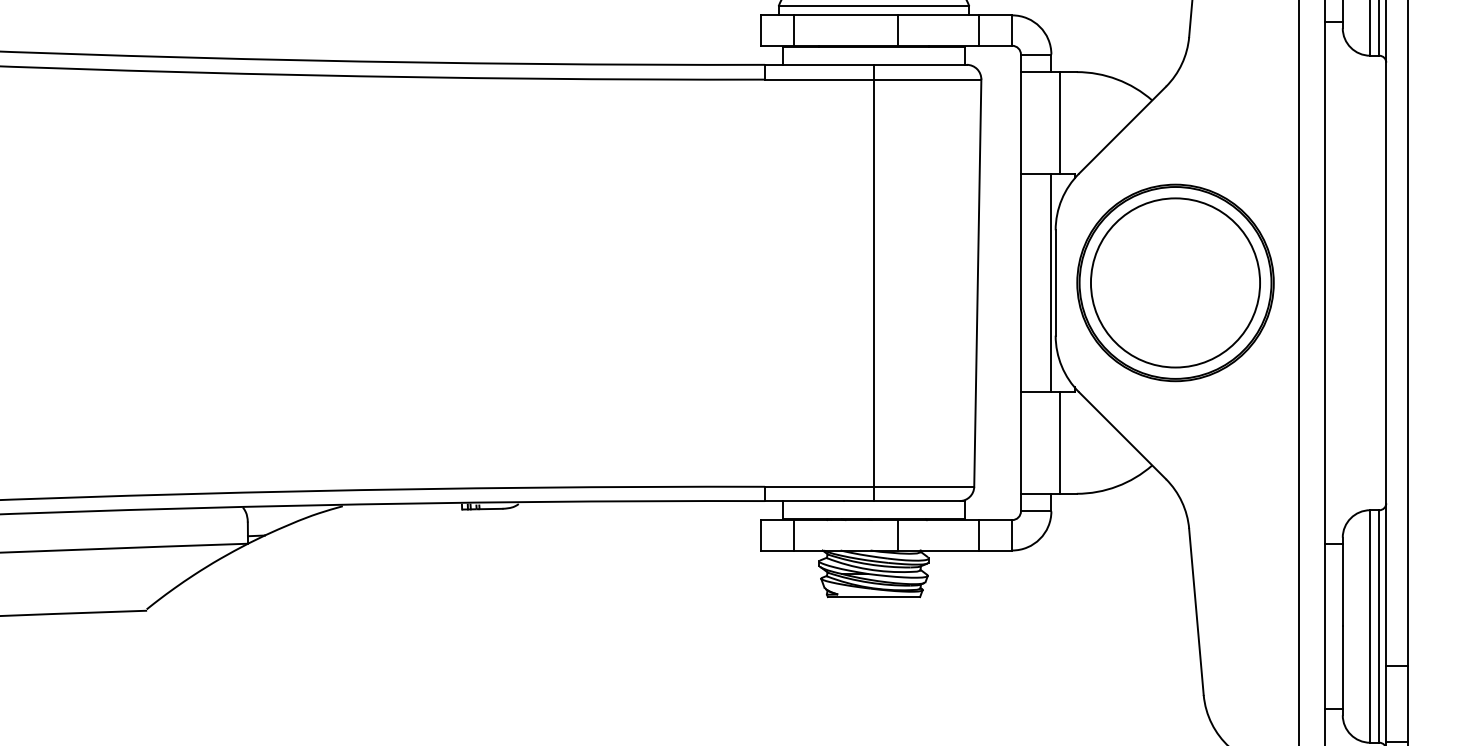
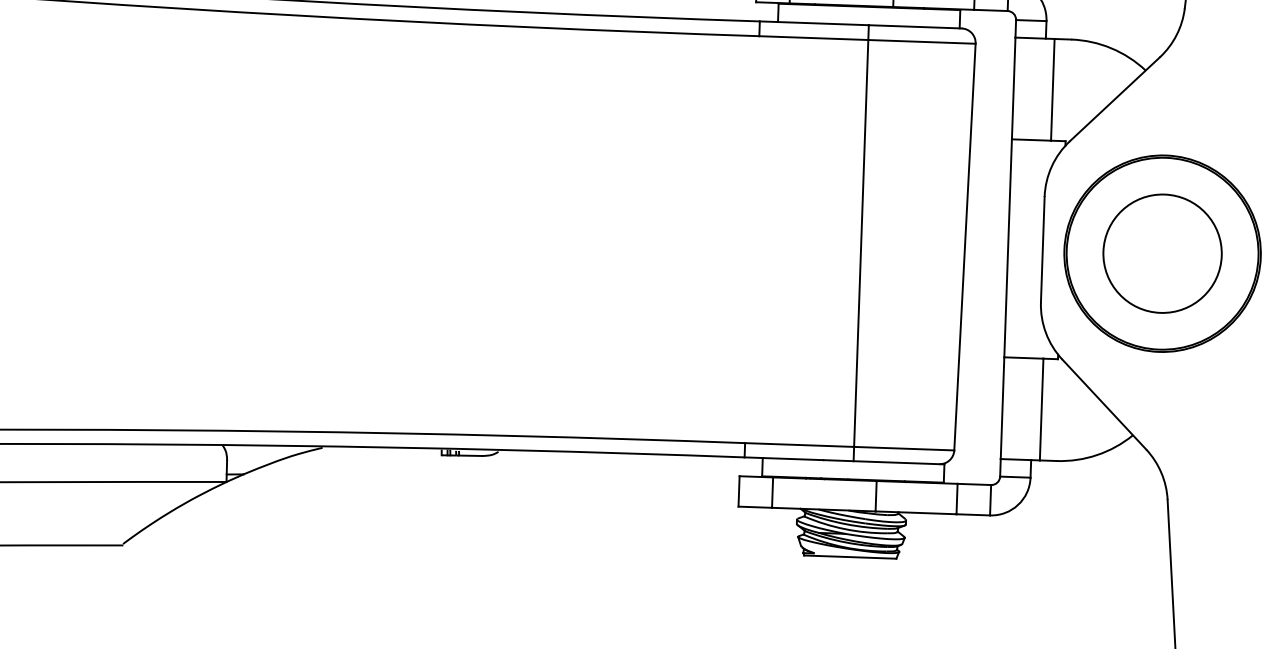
line: (1051, 282) -> (1038, 248), removed
circle: (1175, 282) -> (1162, 253), size x0.7

